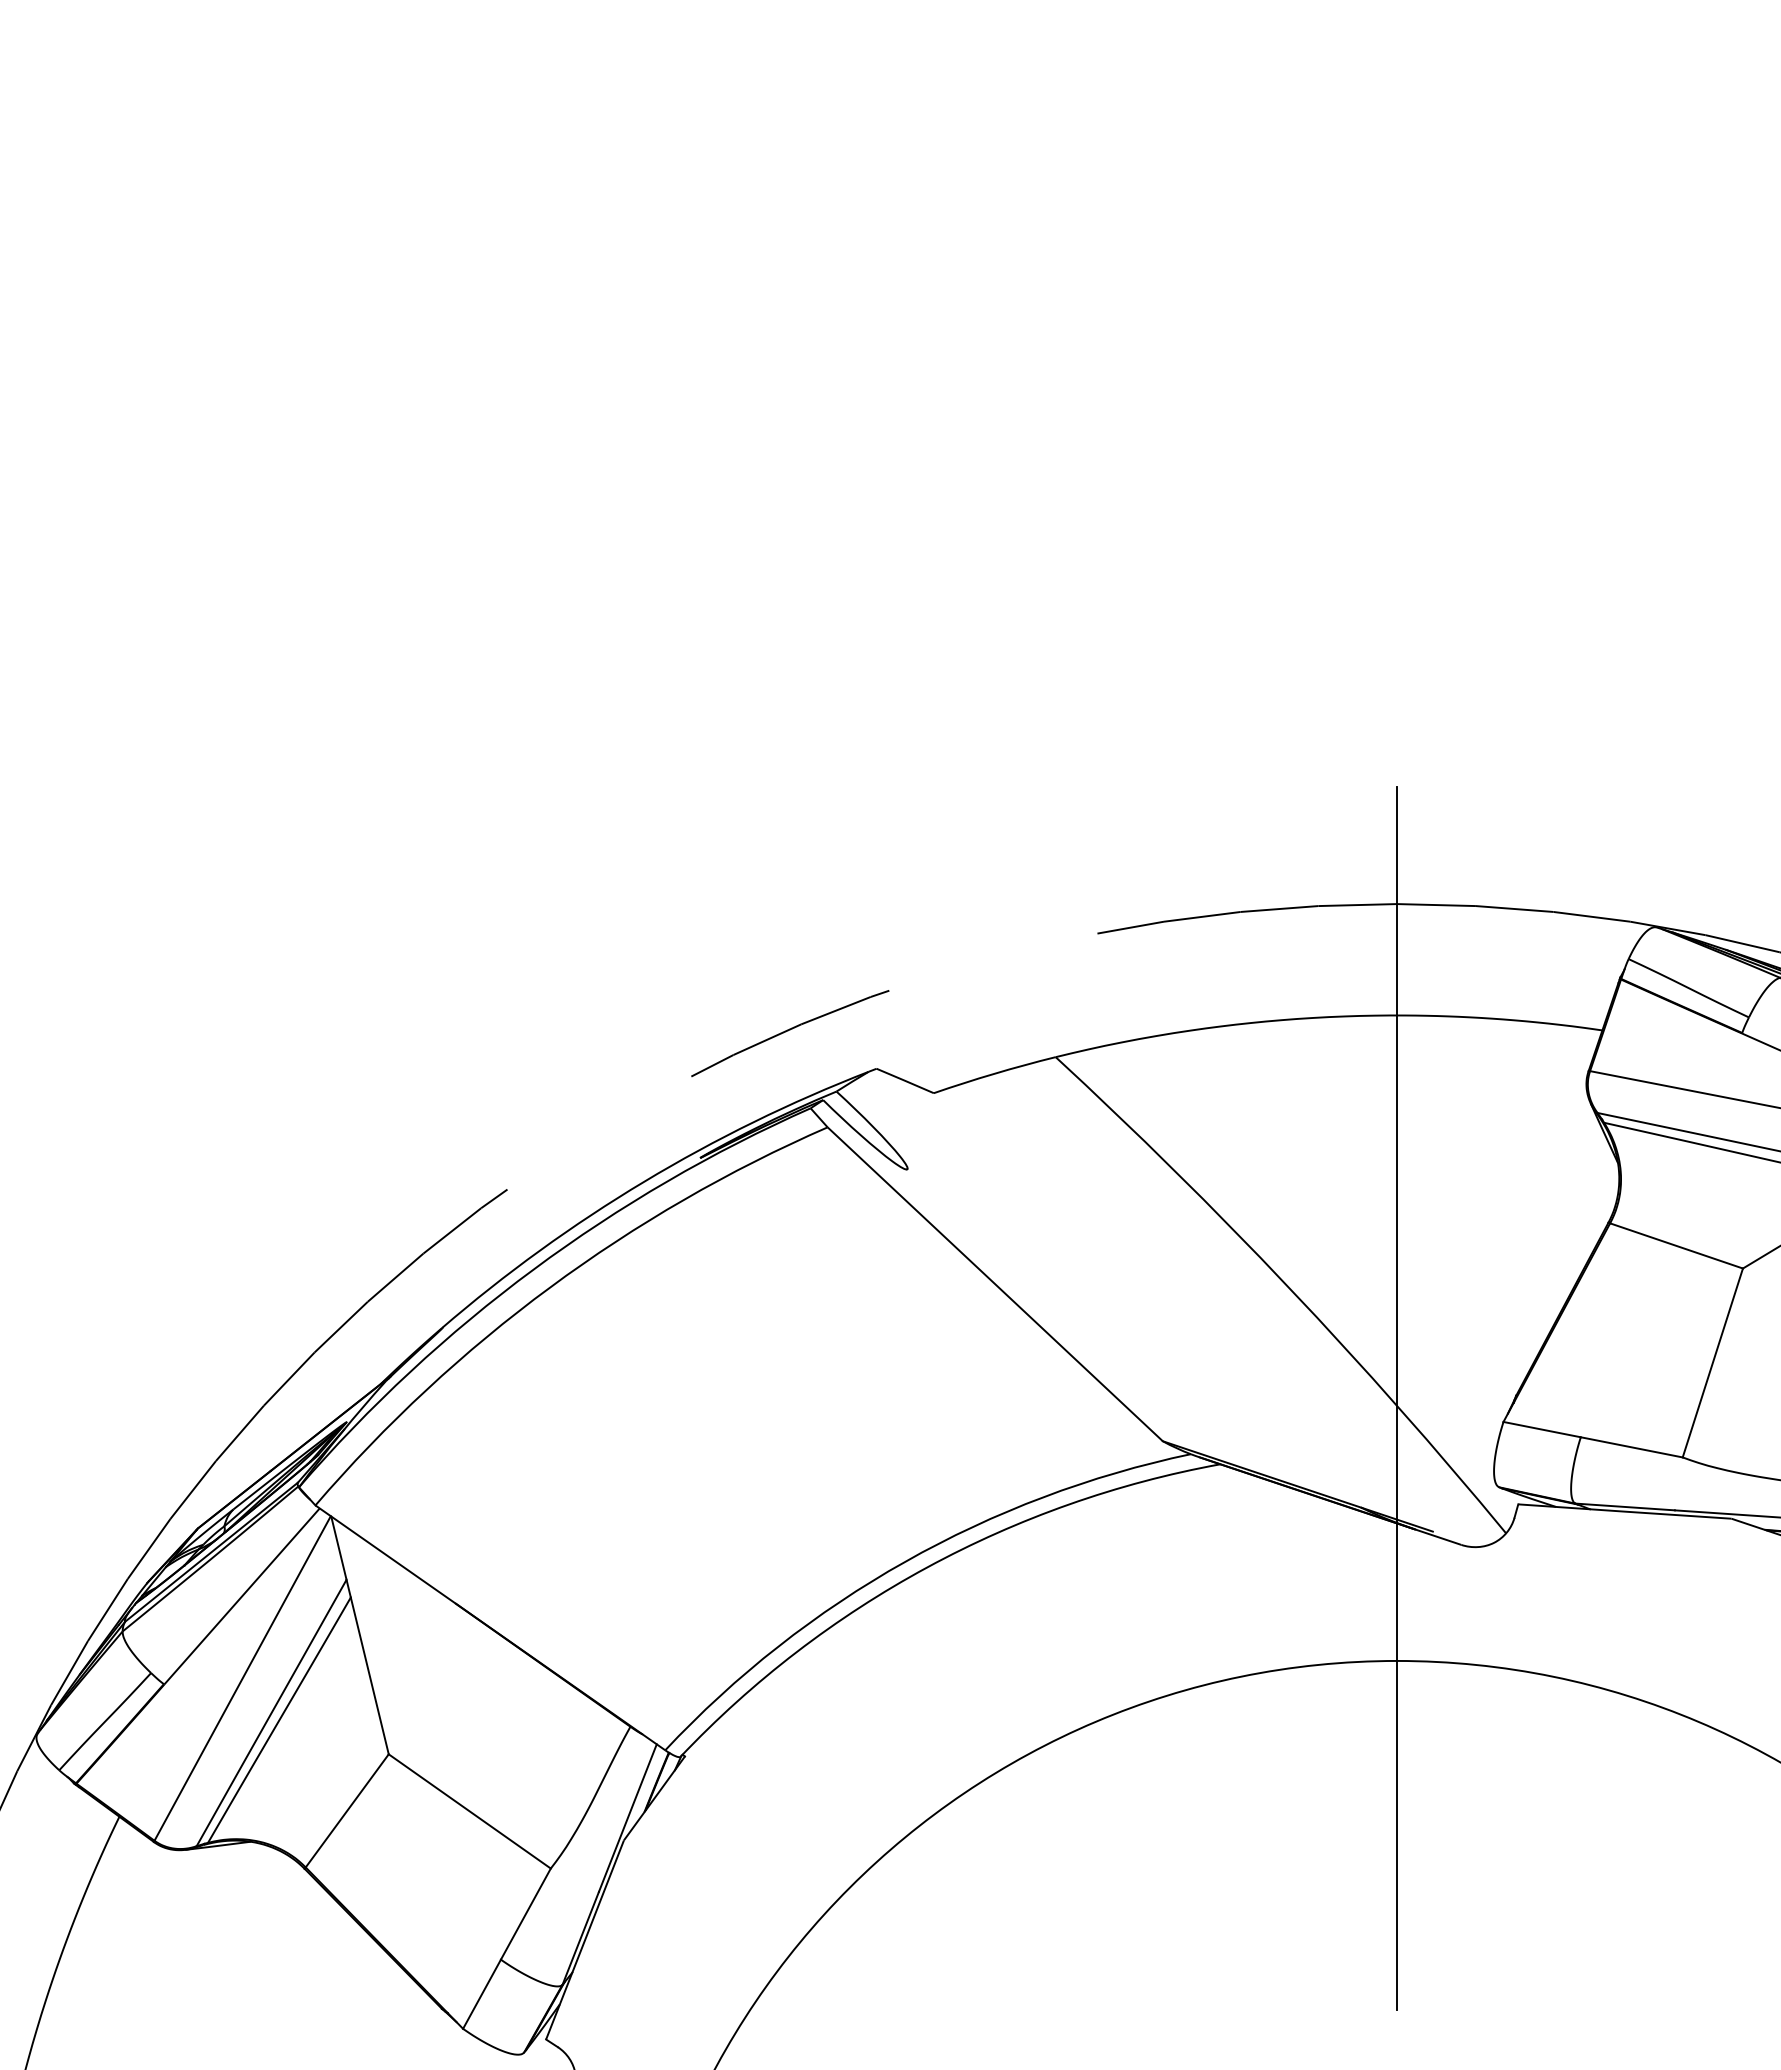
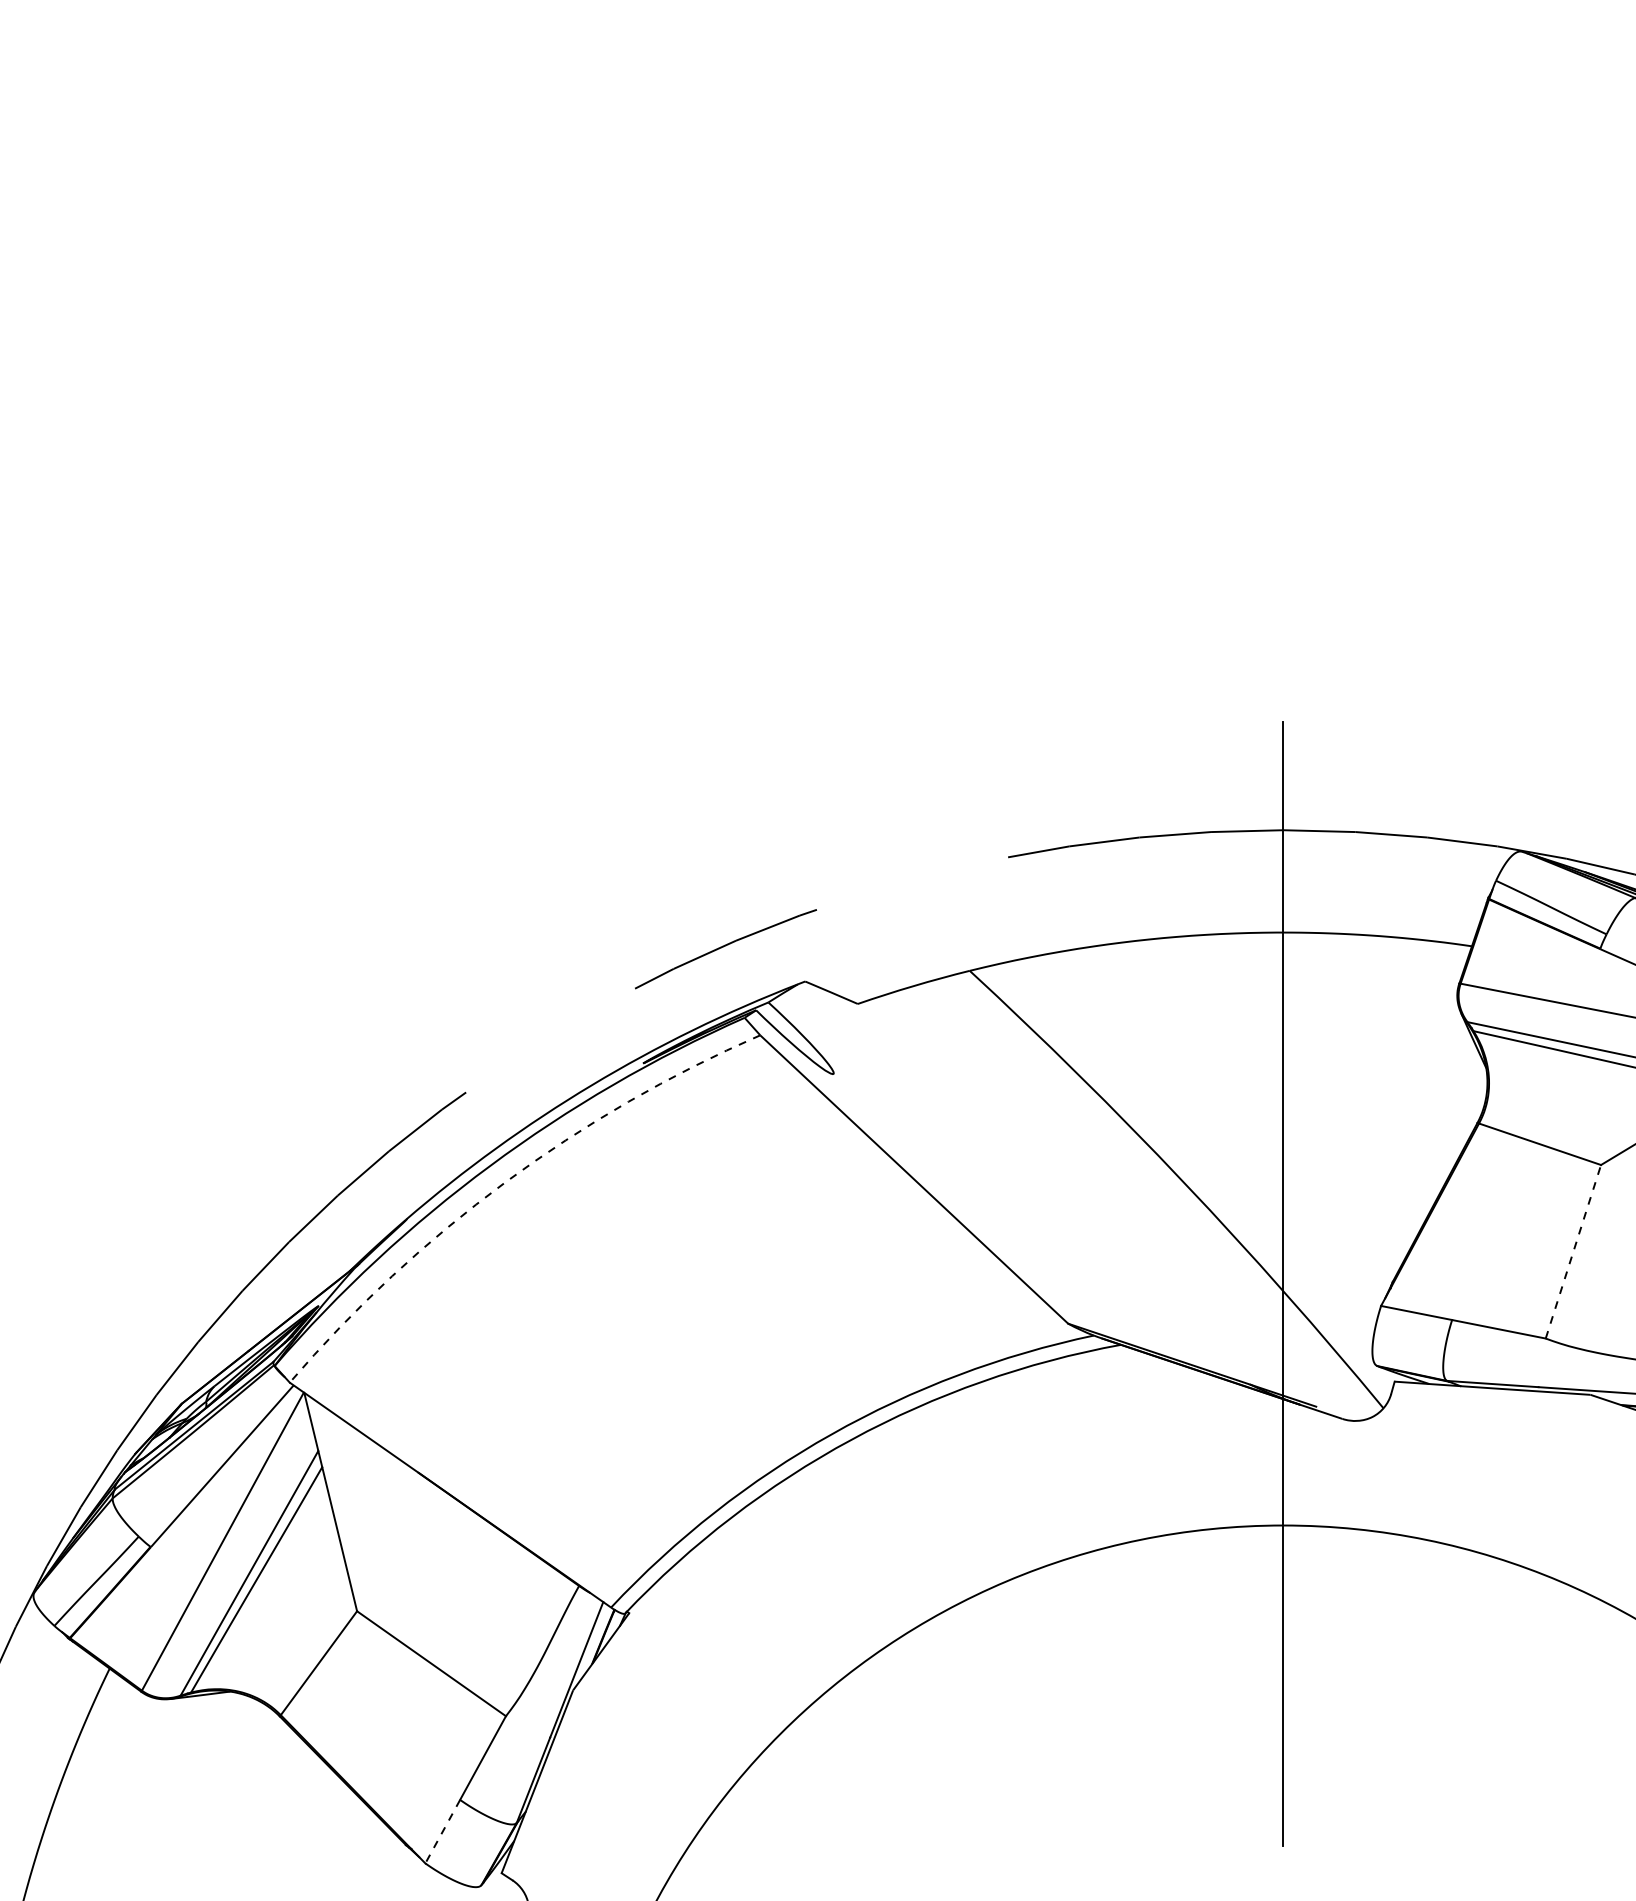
arc: (550, 1287) -> (505, 1182), solid -> dashed
line: (1712, 1362) -> (1573, 1251), solid -> dashed
line: (481, 1994) -> (442, 1831), solid -> dashed

